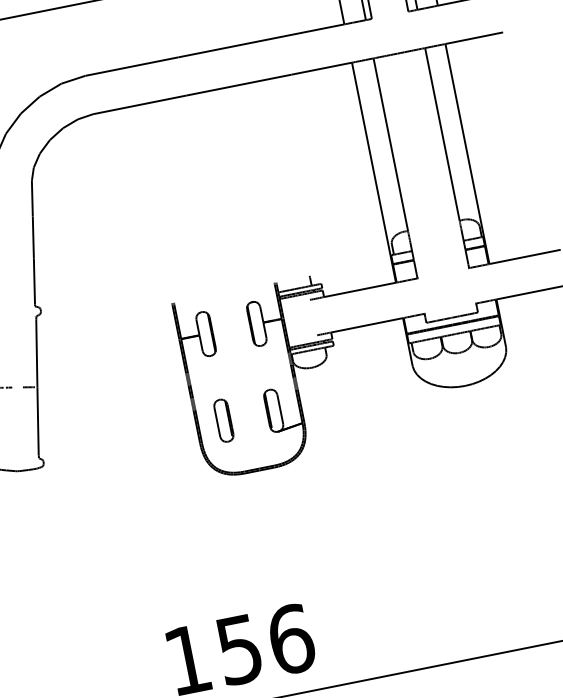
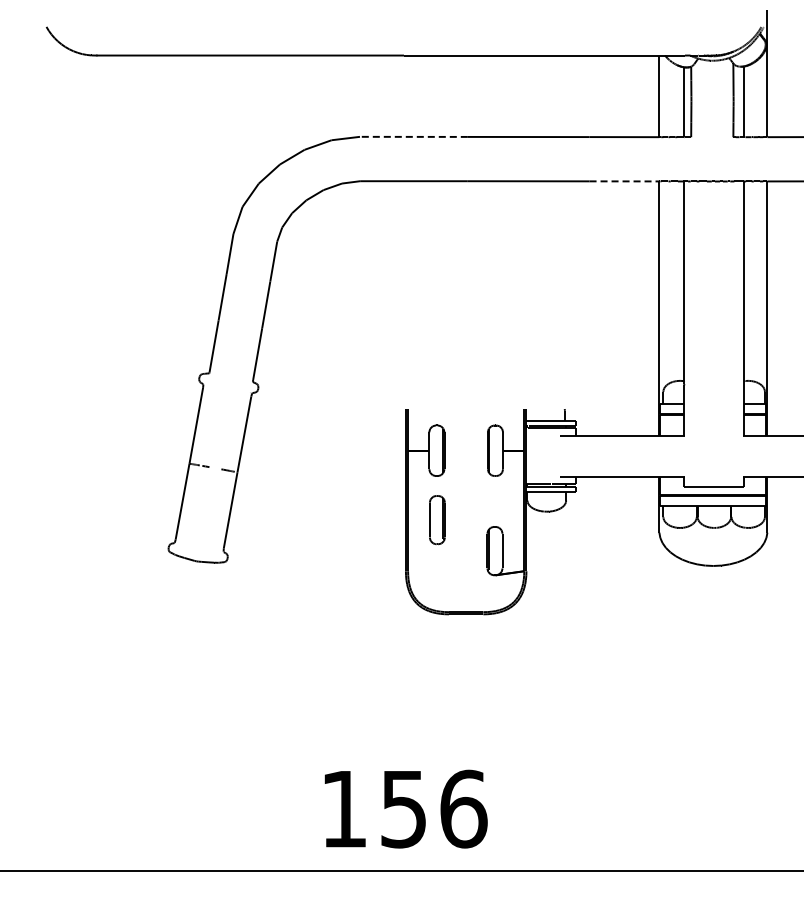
line: (131, 66) -> (413, 136), solid -> dashed
line: (321, 68) -> (624, 181), solid -> dashed
part: (224, 421) -> (437, 520), moved

